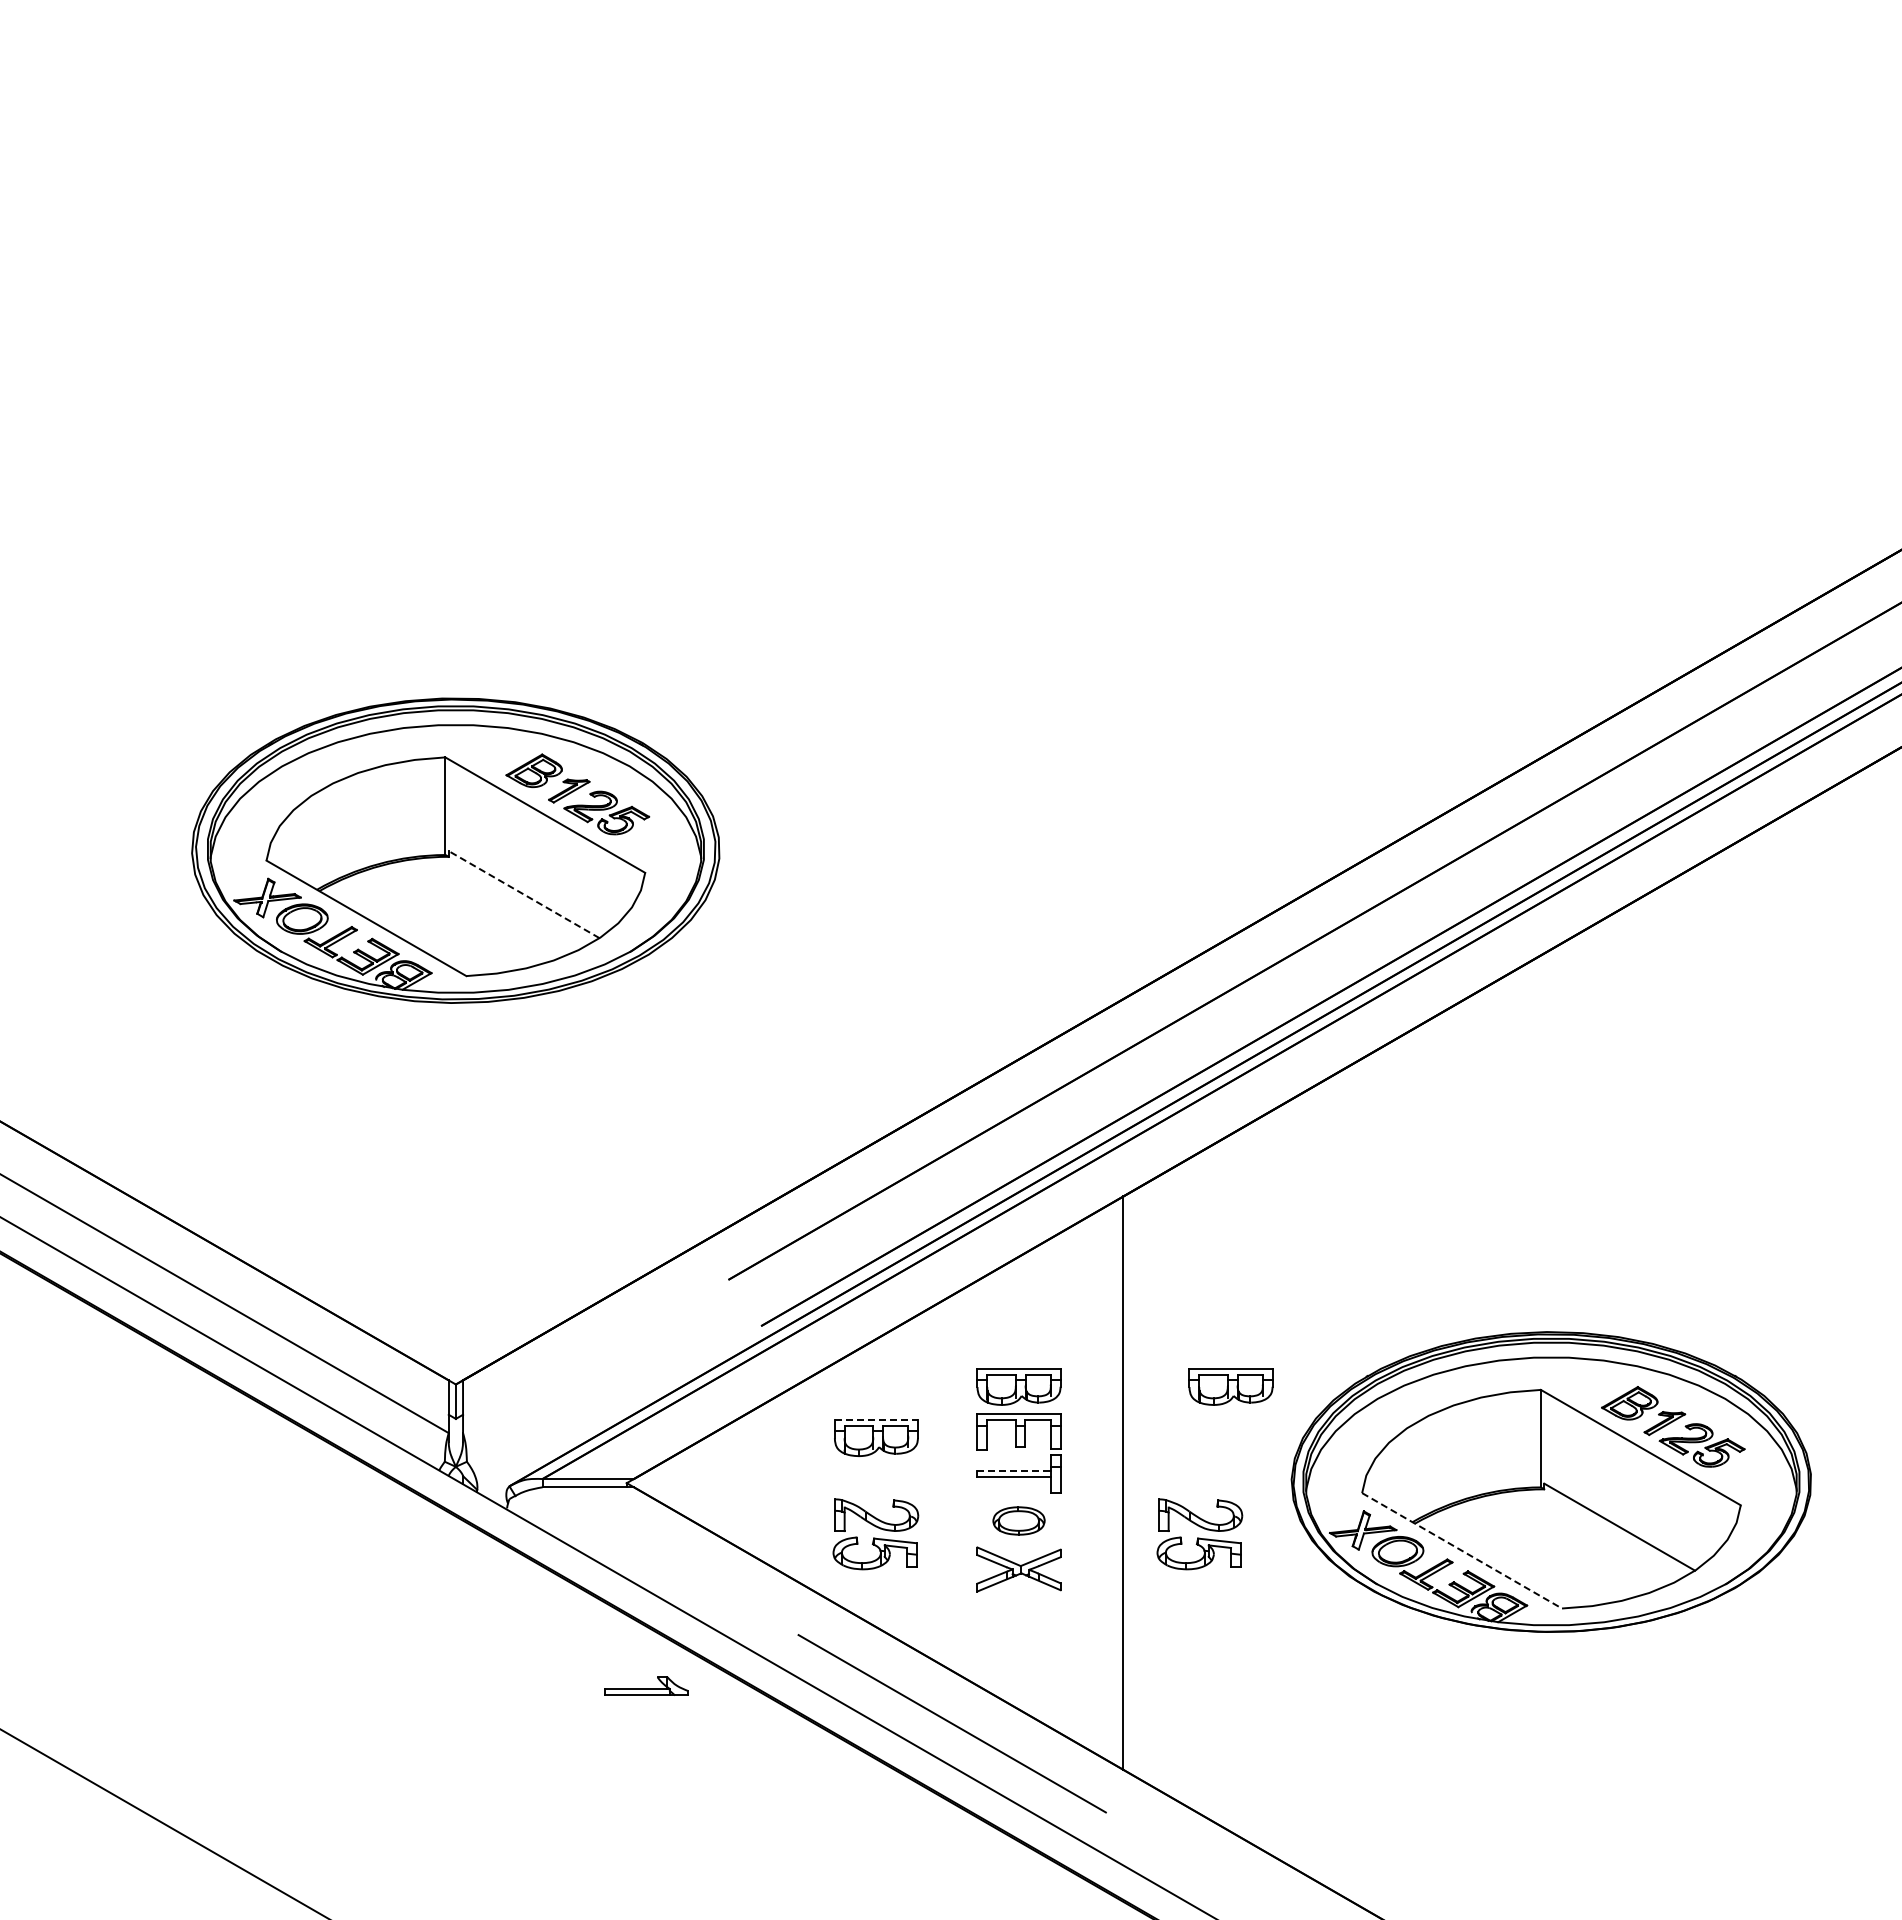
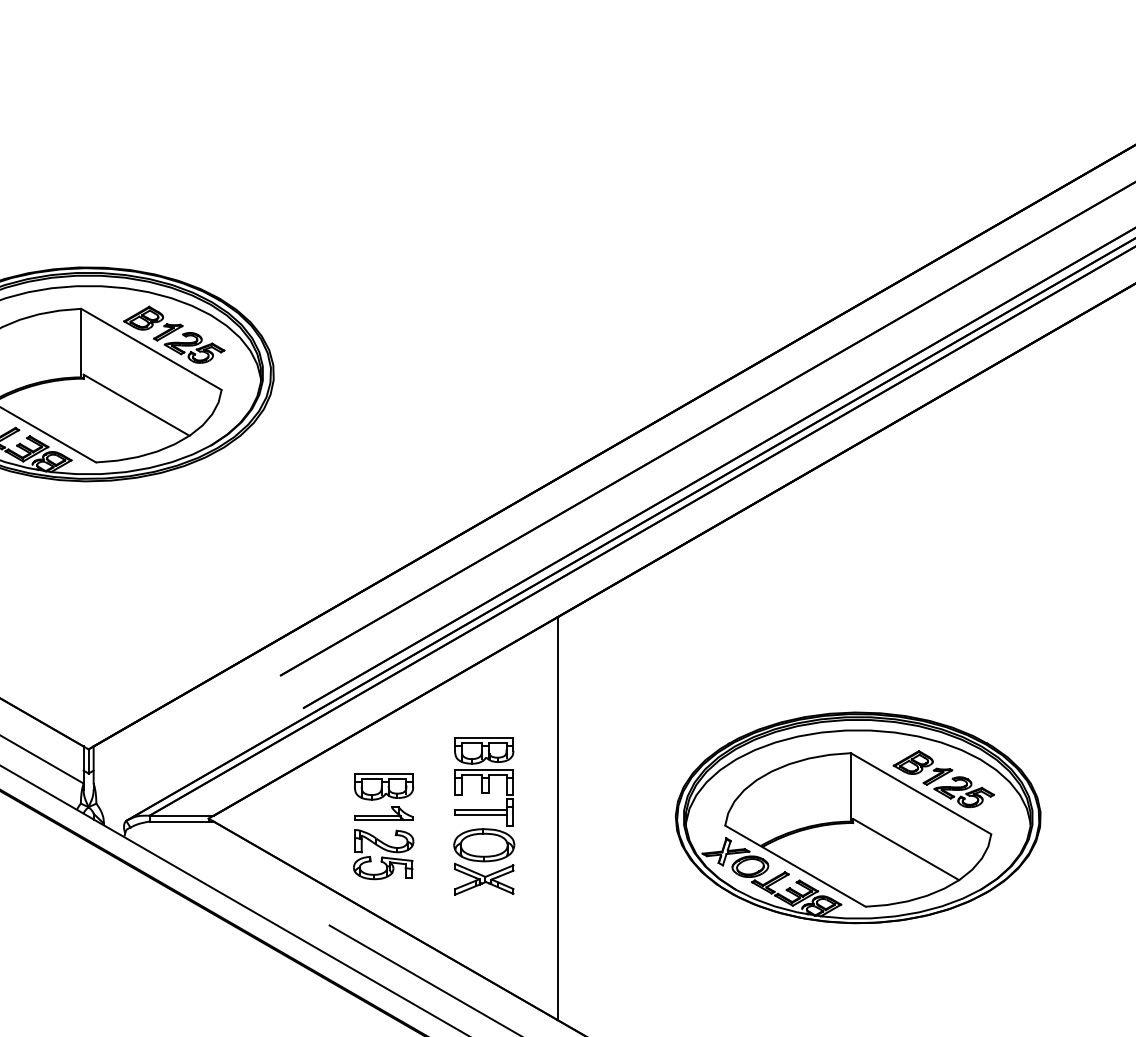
line: (523, 894) -> (136, 405), dashed -> solid
part: (1230, 1386) -> (632, 750), removed
line: (876, 1419) -> (384, 773), dashed -> solid
line: (1014, 1471) -> (481, 810), dashed -> solid
part: (1018, 1520) -> (483, 844), size x1.67
part: (1199, 1534) -> (611, 854), removed
line: (1462, 1551) -> (795, 866), dashed -> solid
part: (646, 1685) -> (384, 813), moved

